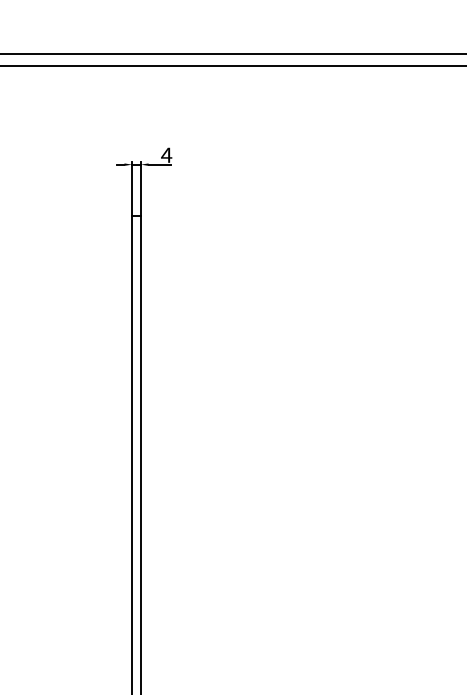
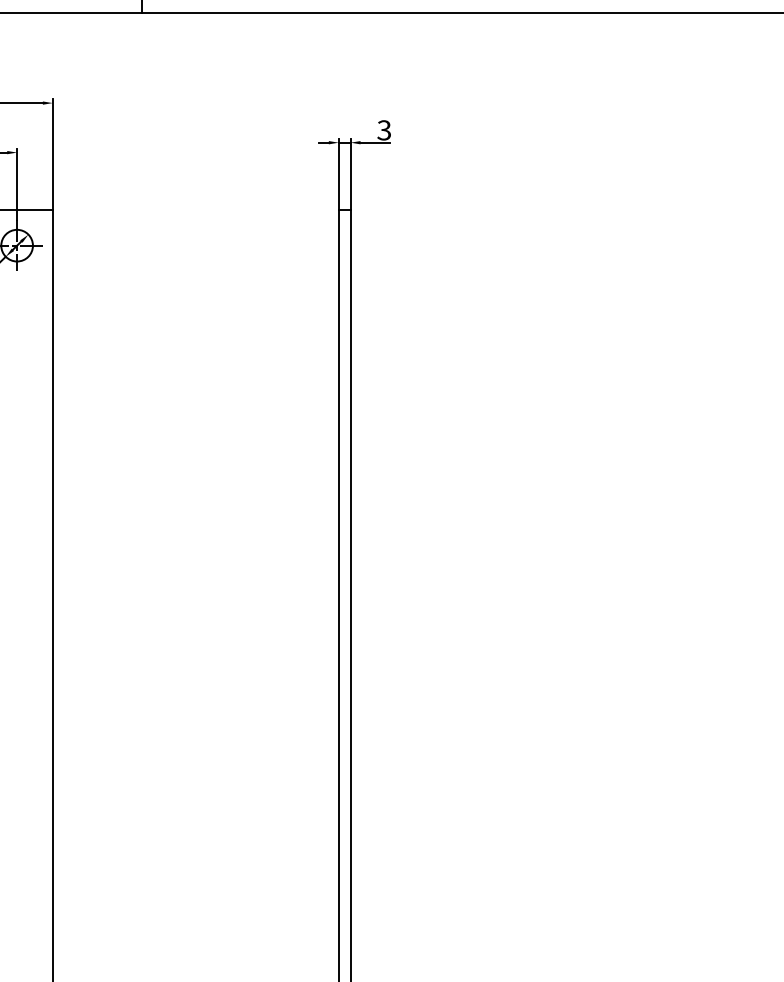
text: (166, 155) -> (383, 130), 4 -> 3

